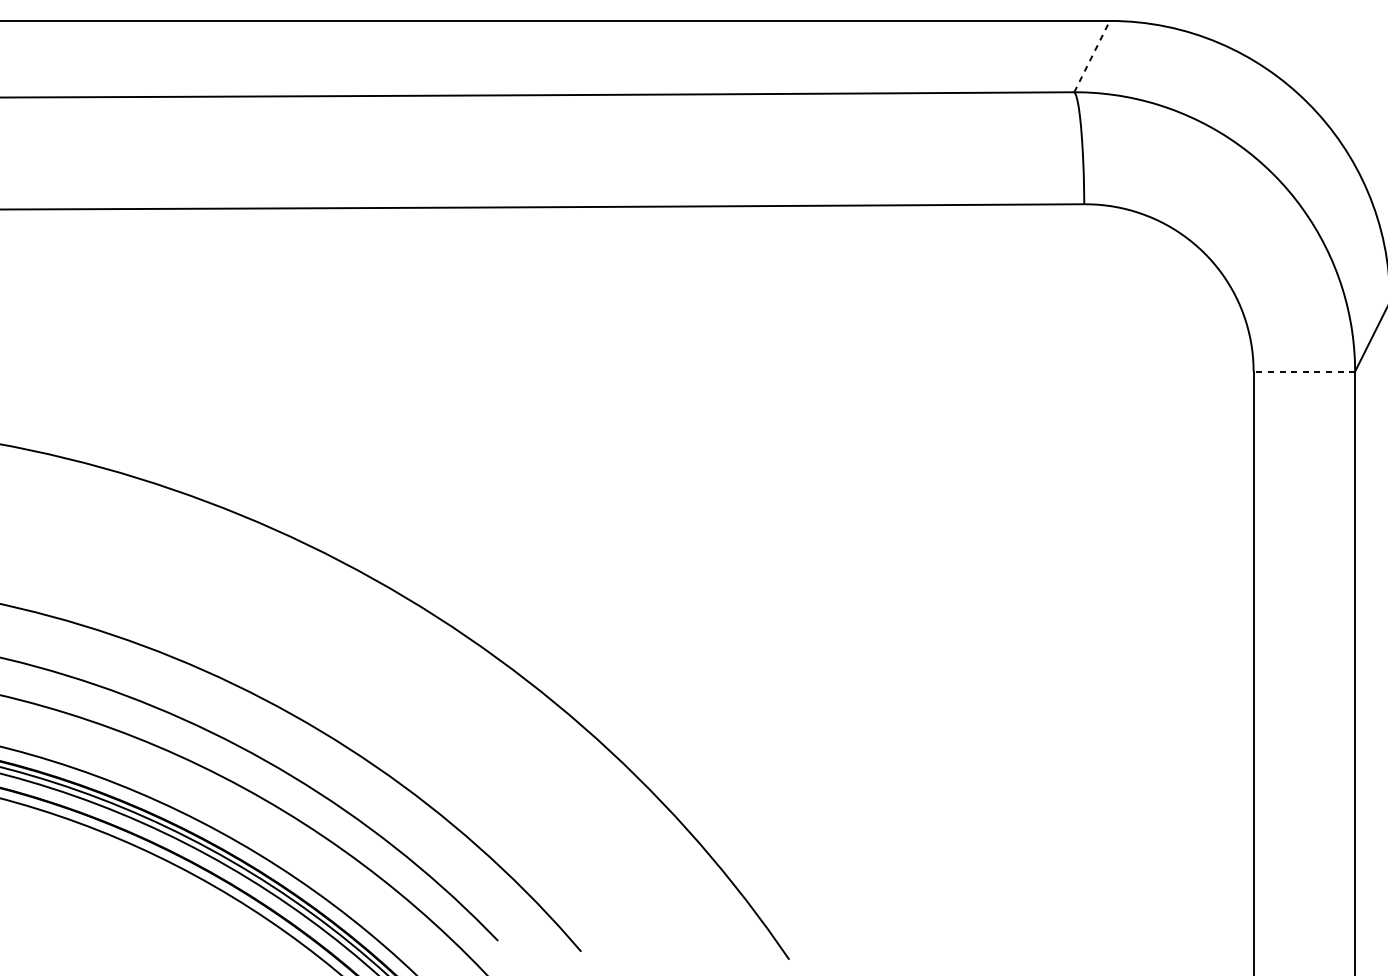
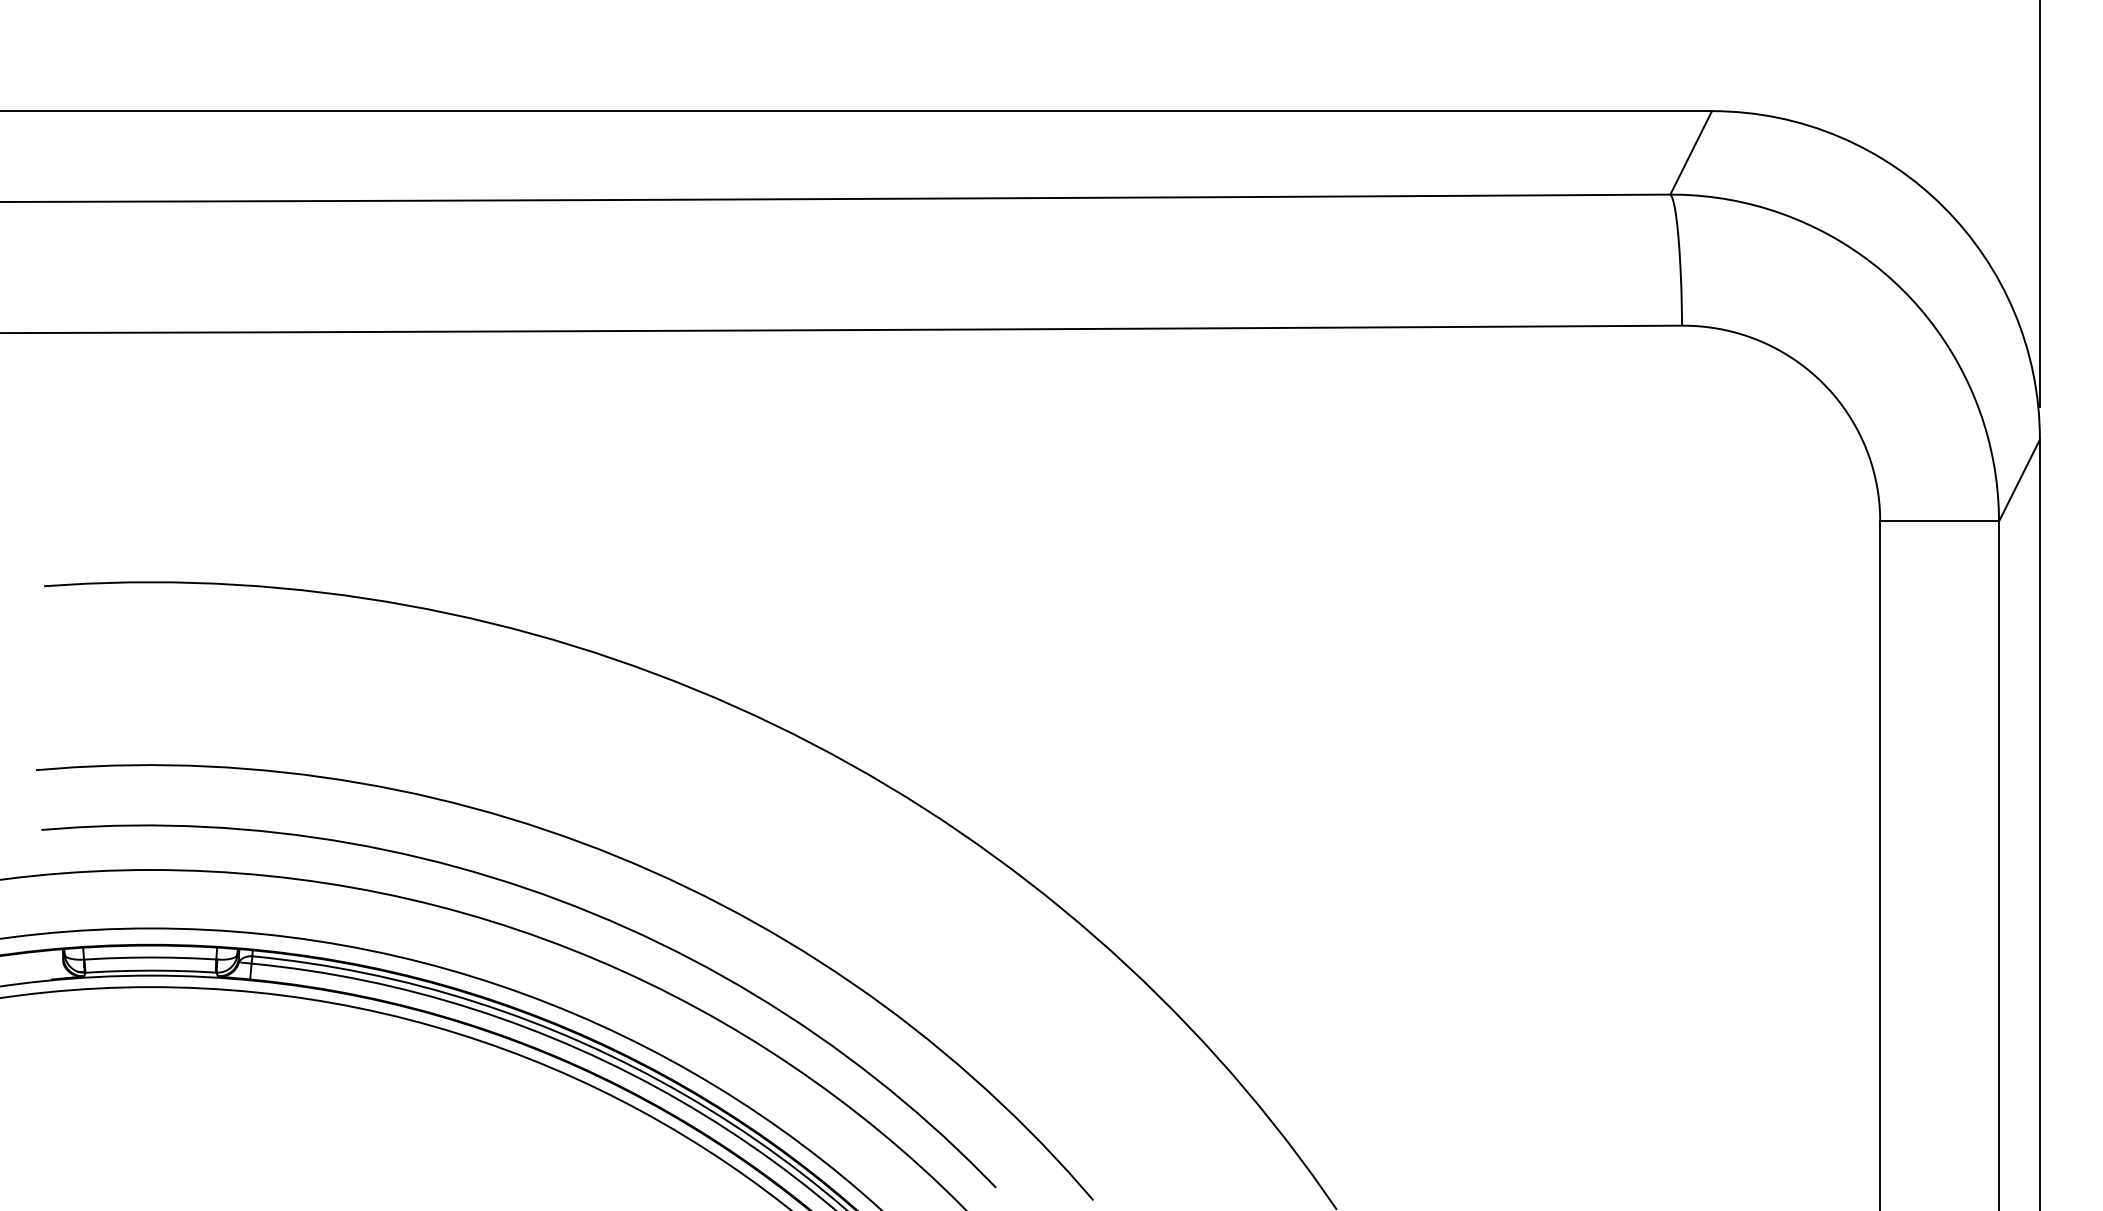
line: (1092, 56) -> (1691, 152), dashed -> solid
line: (1304, 371) -> (1939, 521), dashed -> solid

